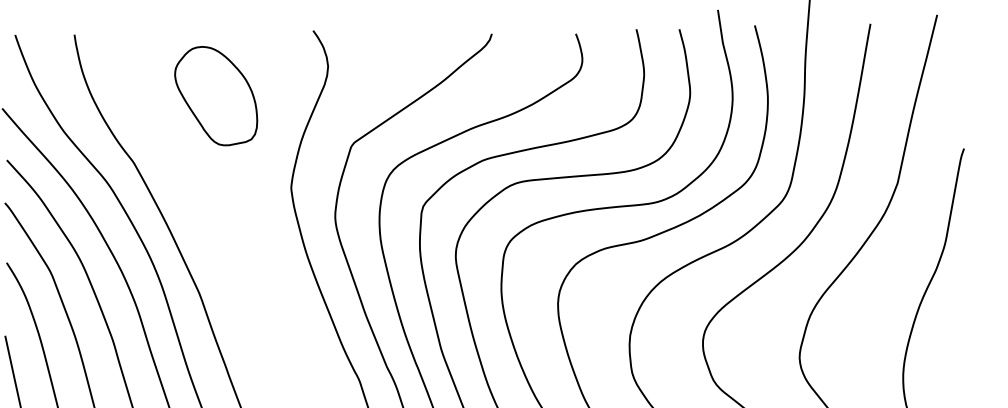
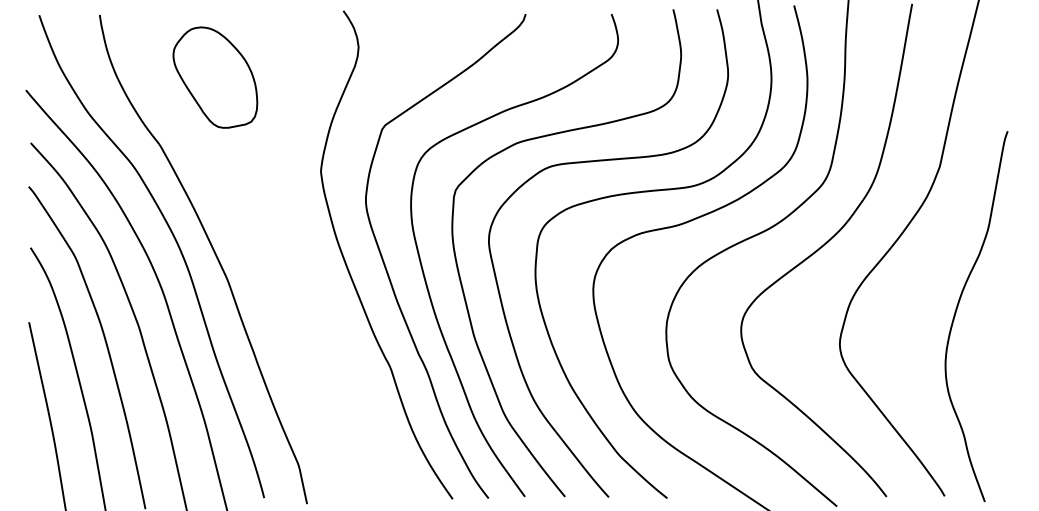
part: (216, 95) -> (215, 77), moved

